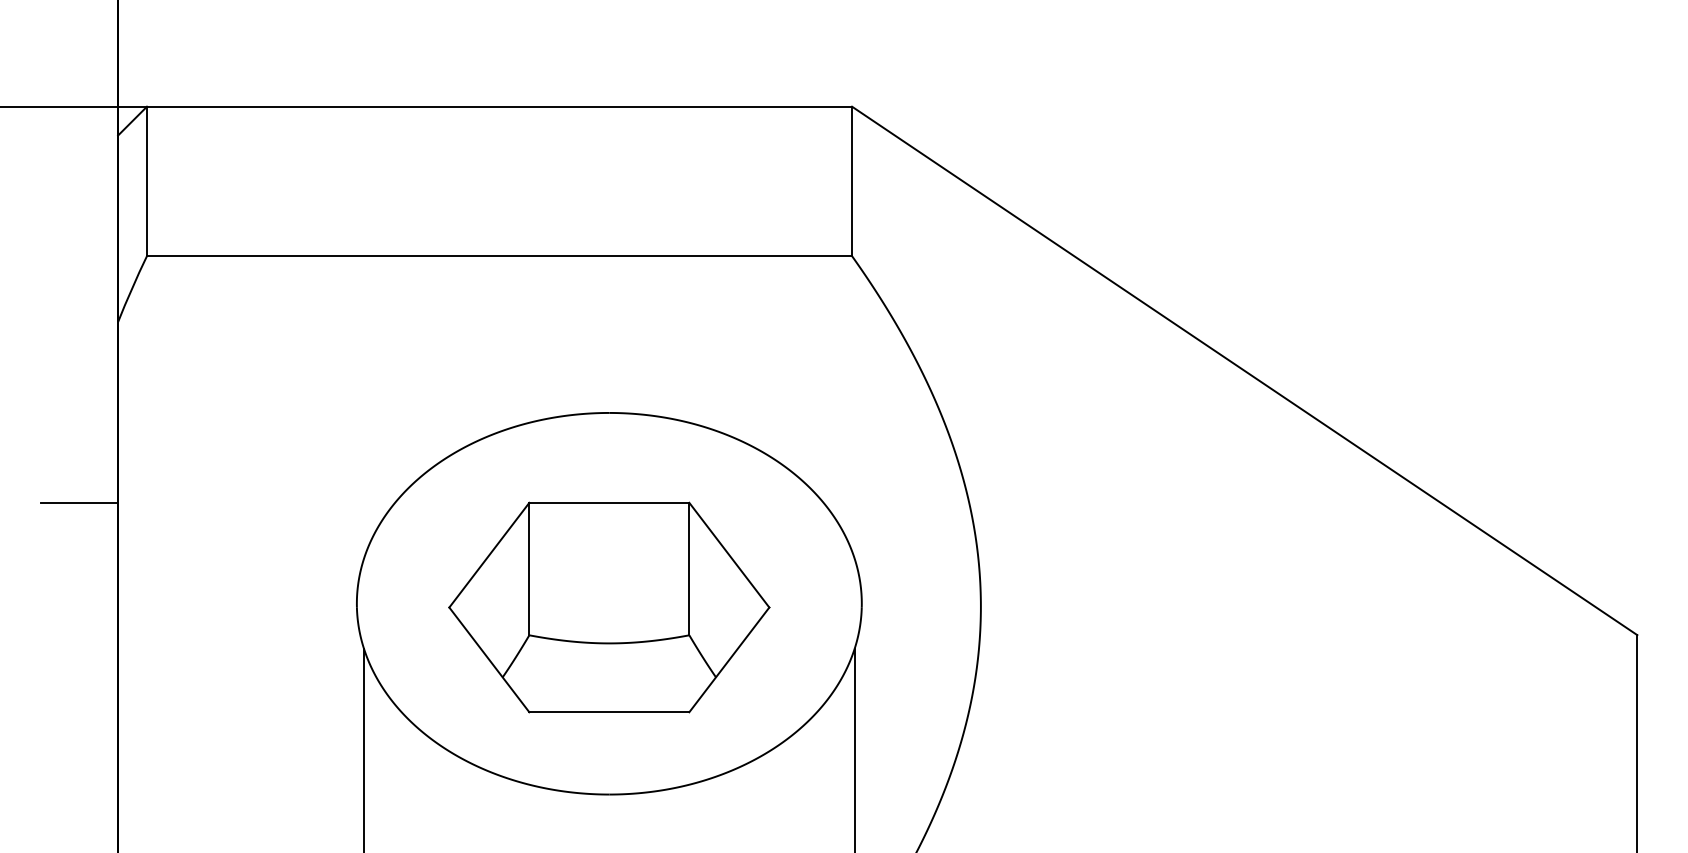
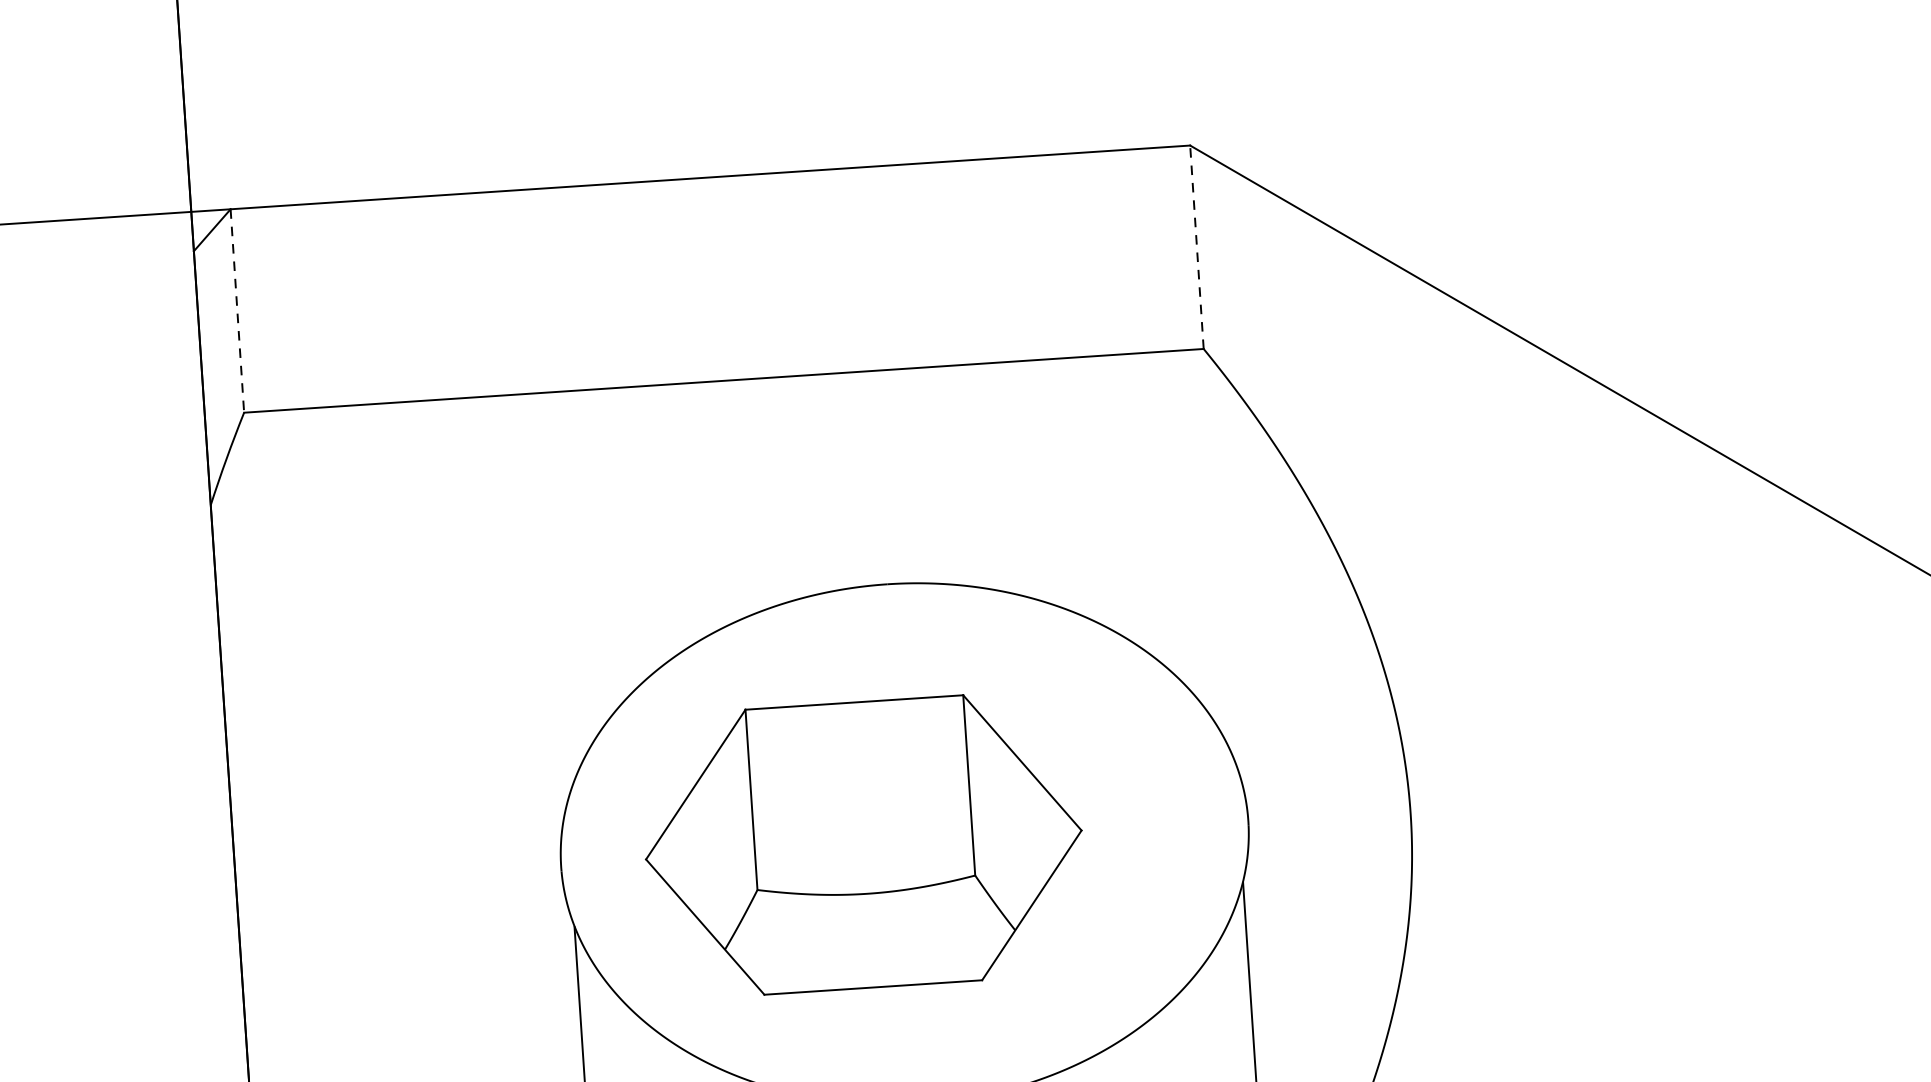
line: (146, 181) -> (236, 311), solid -> dashed
line: (852, 181) -> (1197, 247), solid -> dashed
line: (79, 502) -> (174, 754), removed
part: (609, 607) -> (864, 844), moved

